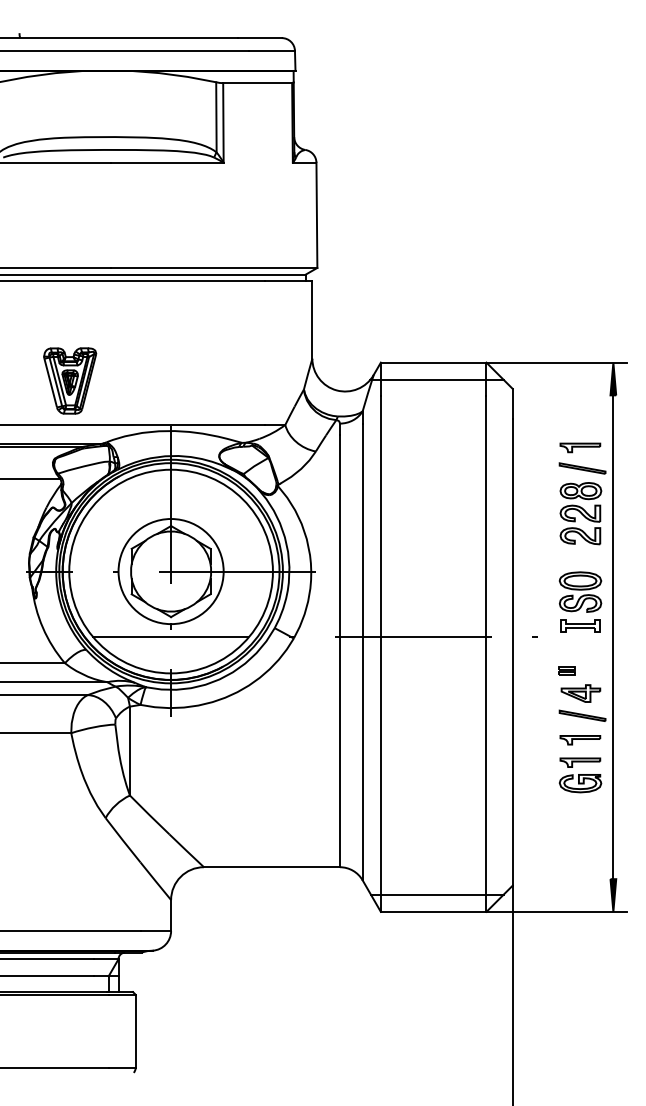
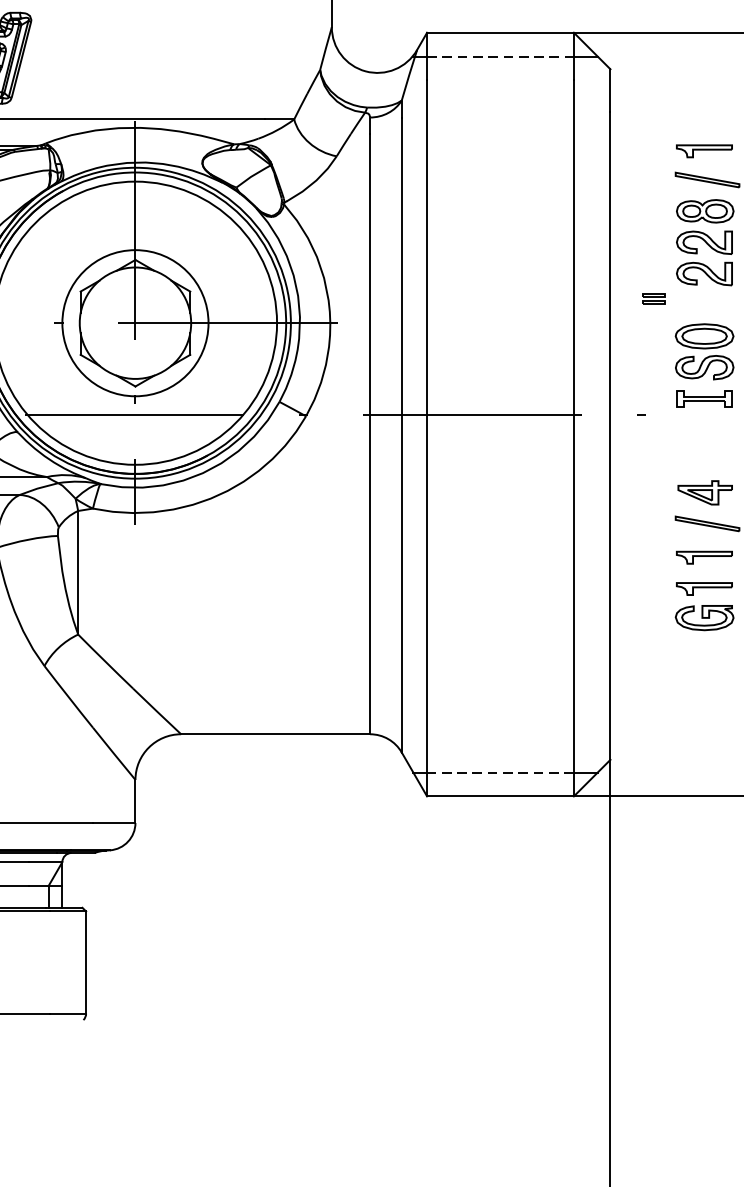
line: (433, 379) -> (500, 56), solid -> dashed
part: (566, 670) -> (653, 298), moved
line: (433, 894) -> (500, 772), solid -> dashed

